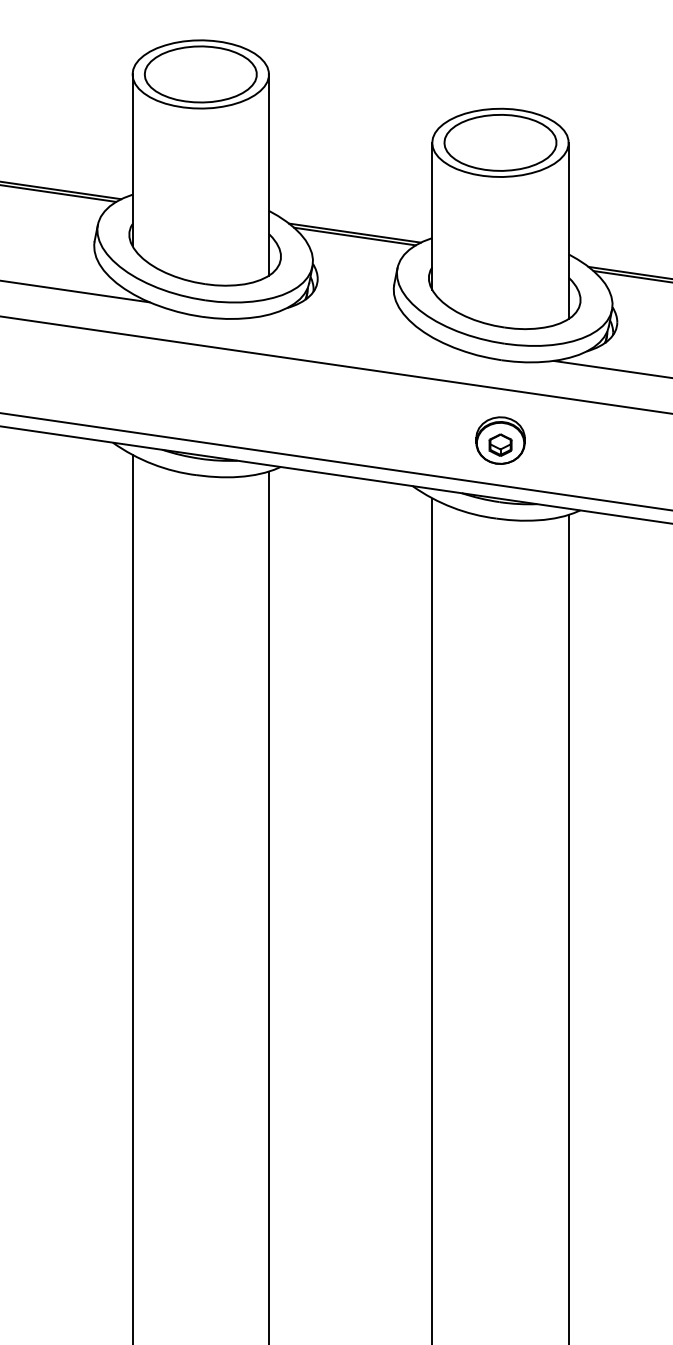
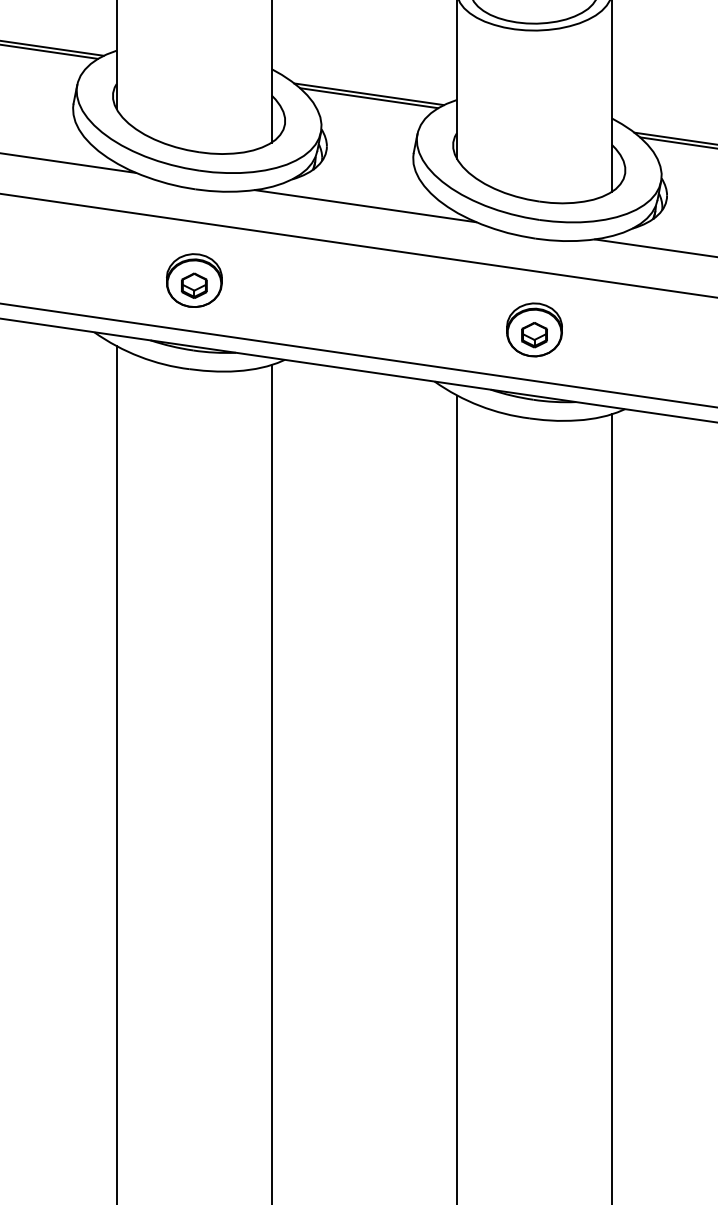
line: (351, 331) -> (365, 206), added
part: (200, 397) -> (193, 280), added

